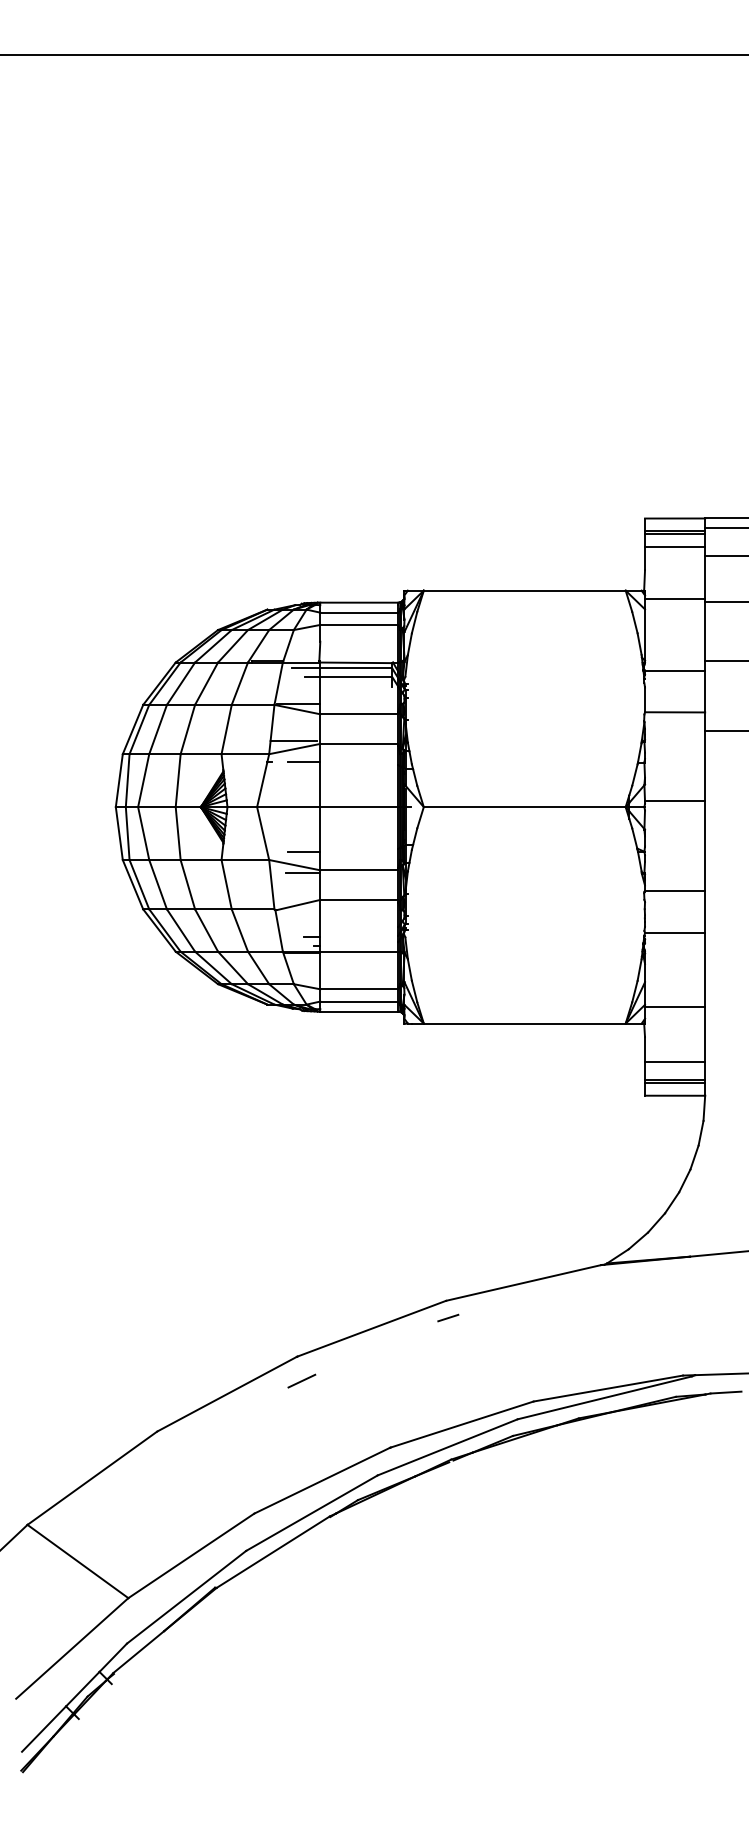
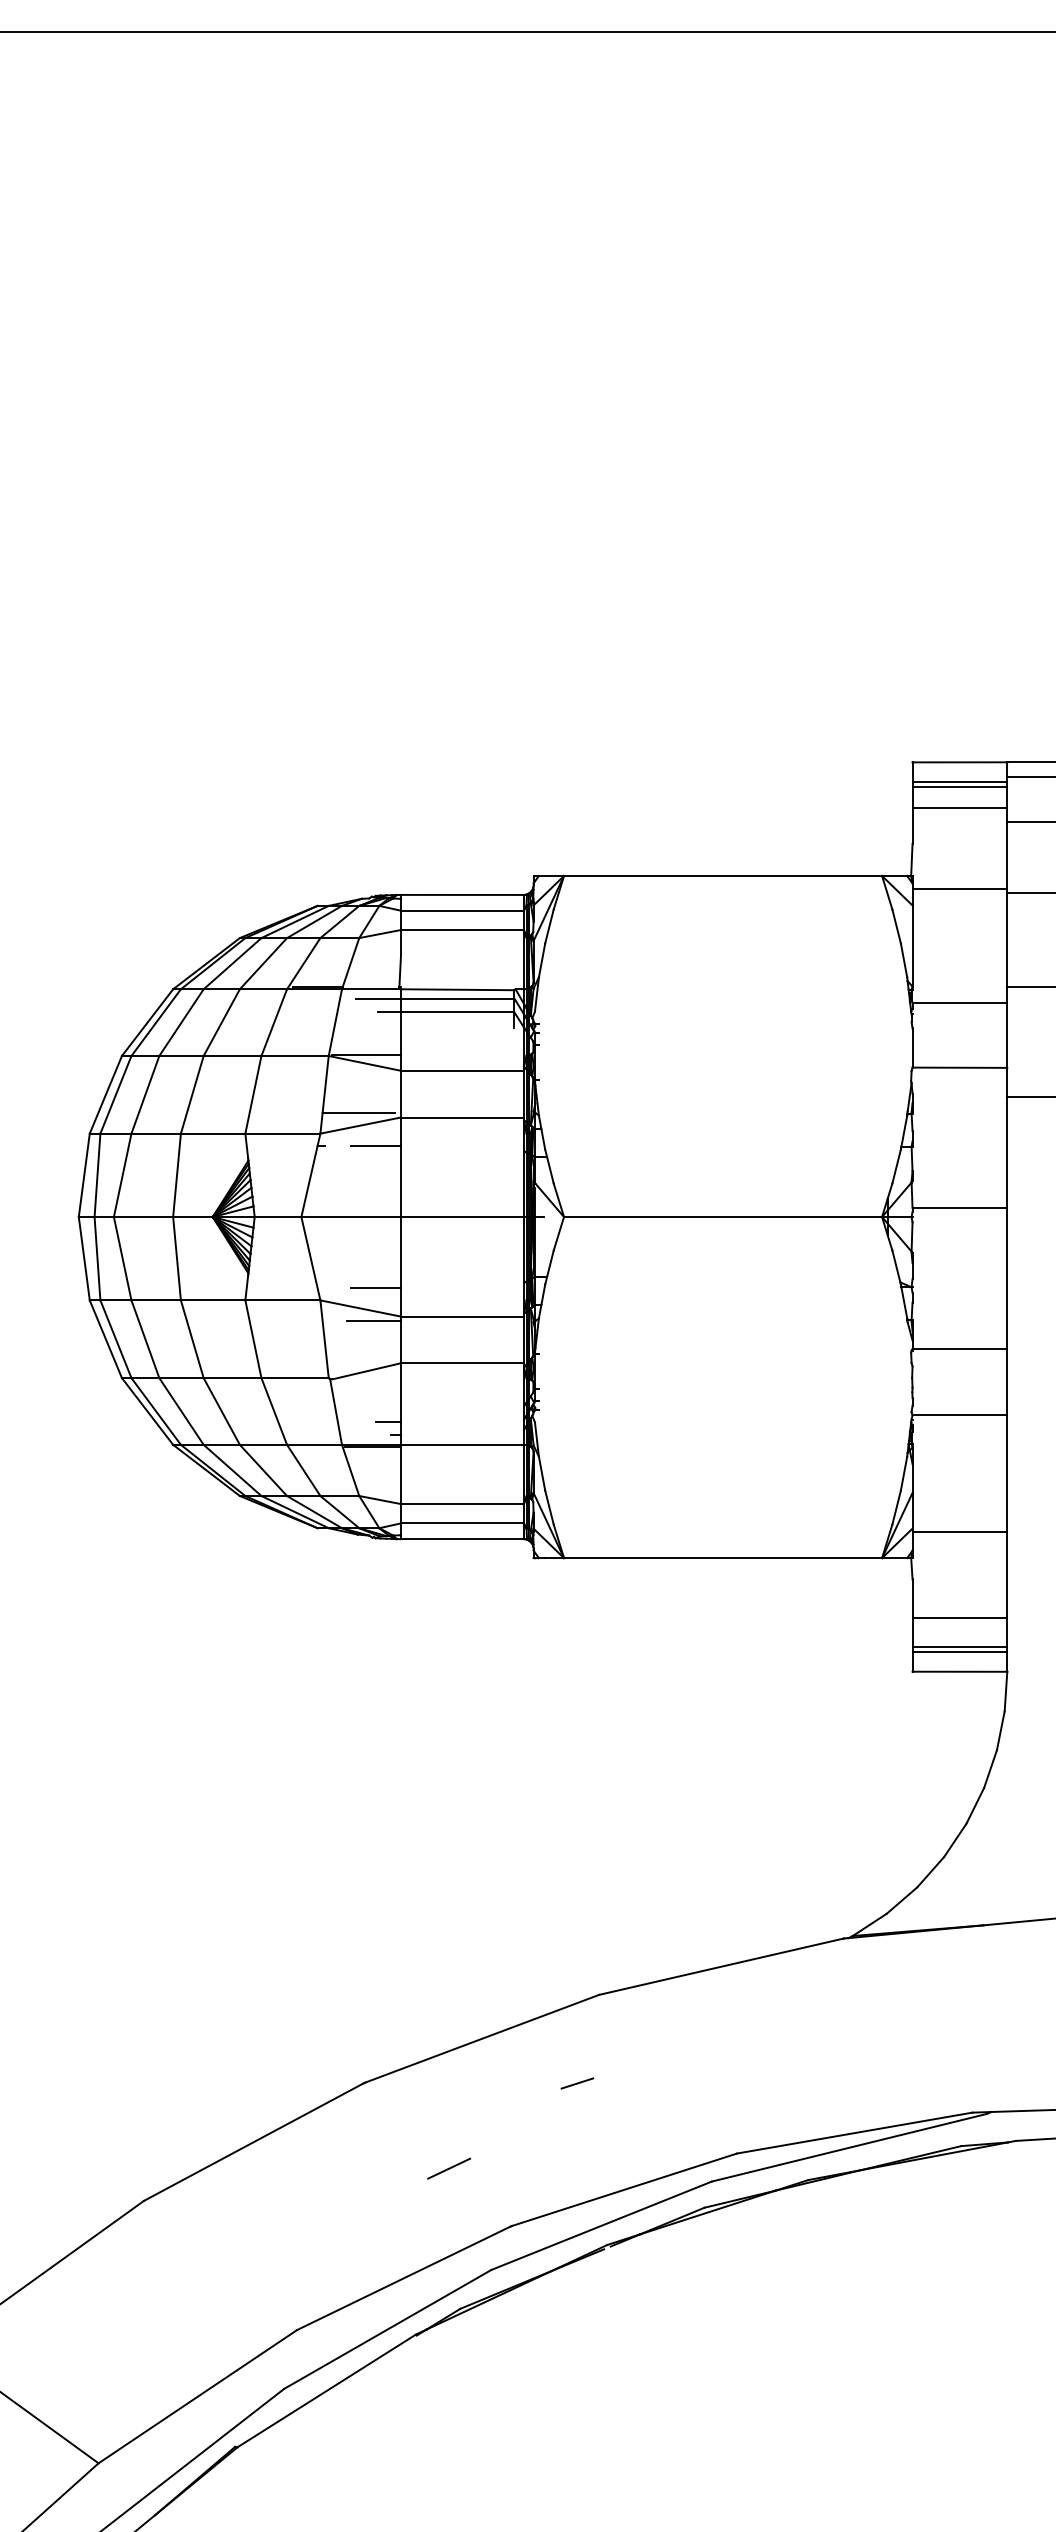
line: (448, 1317) -> (577, 2082), moved
line: (301, 1380) -> (448, 2167), moved

